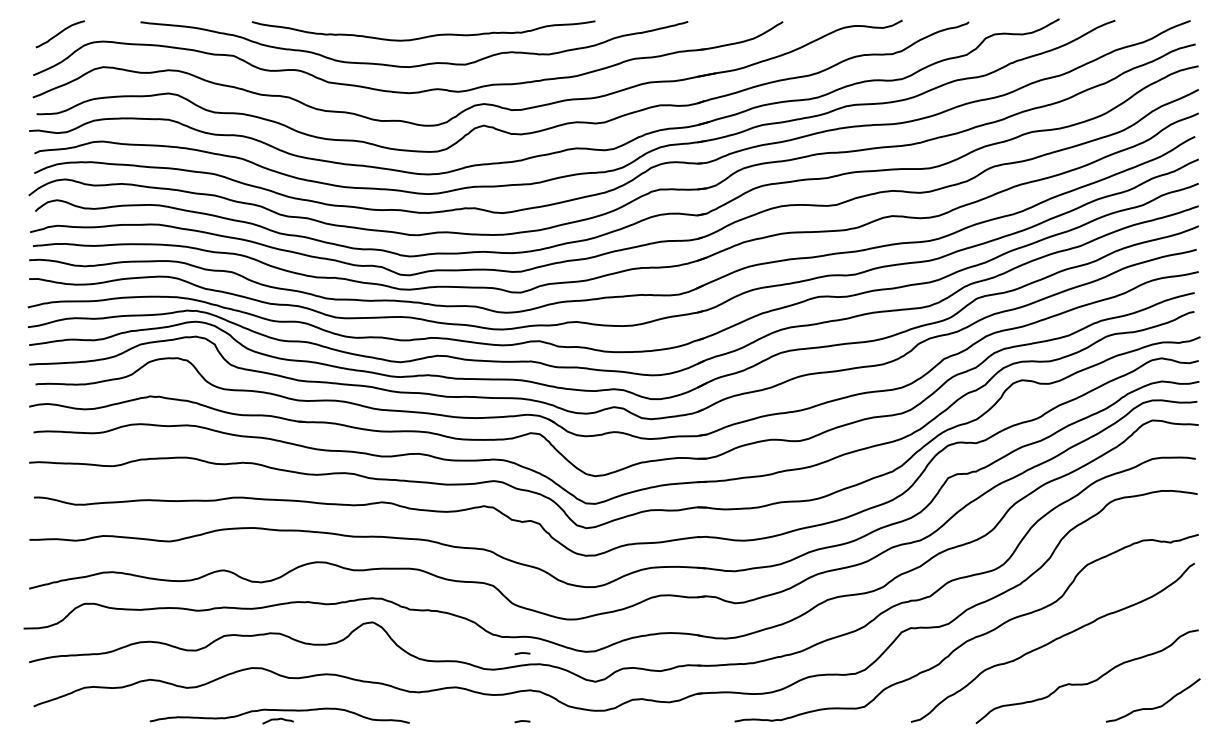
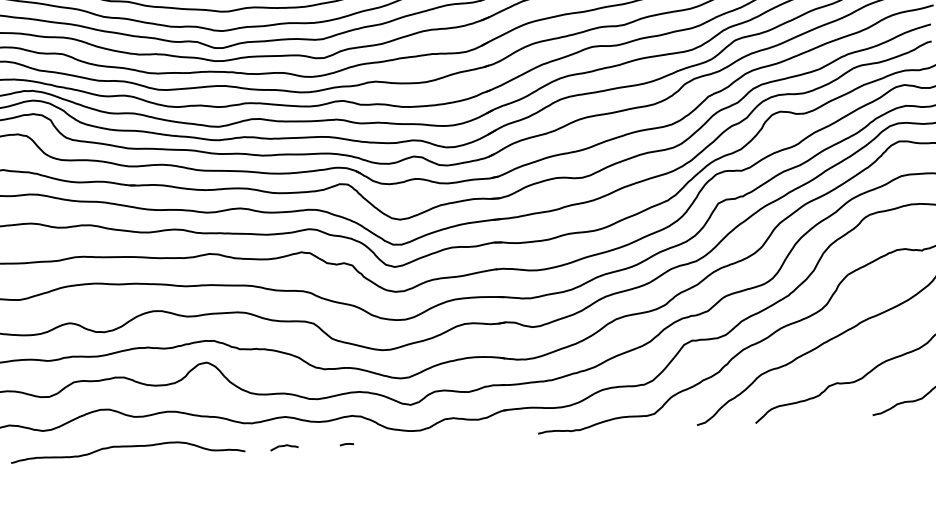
line: (522, 653) -> (343, 383), removed
curve: (277, 720) -> (283, 447), moved

